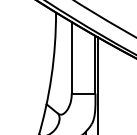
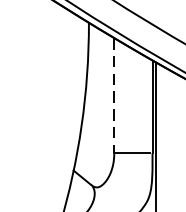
line: (71, 57) -> (113, 95), solid -> dashed

